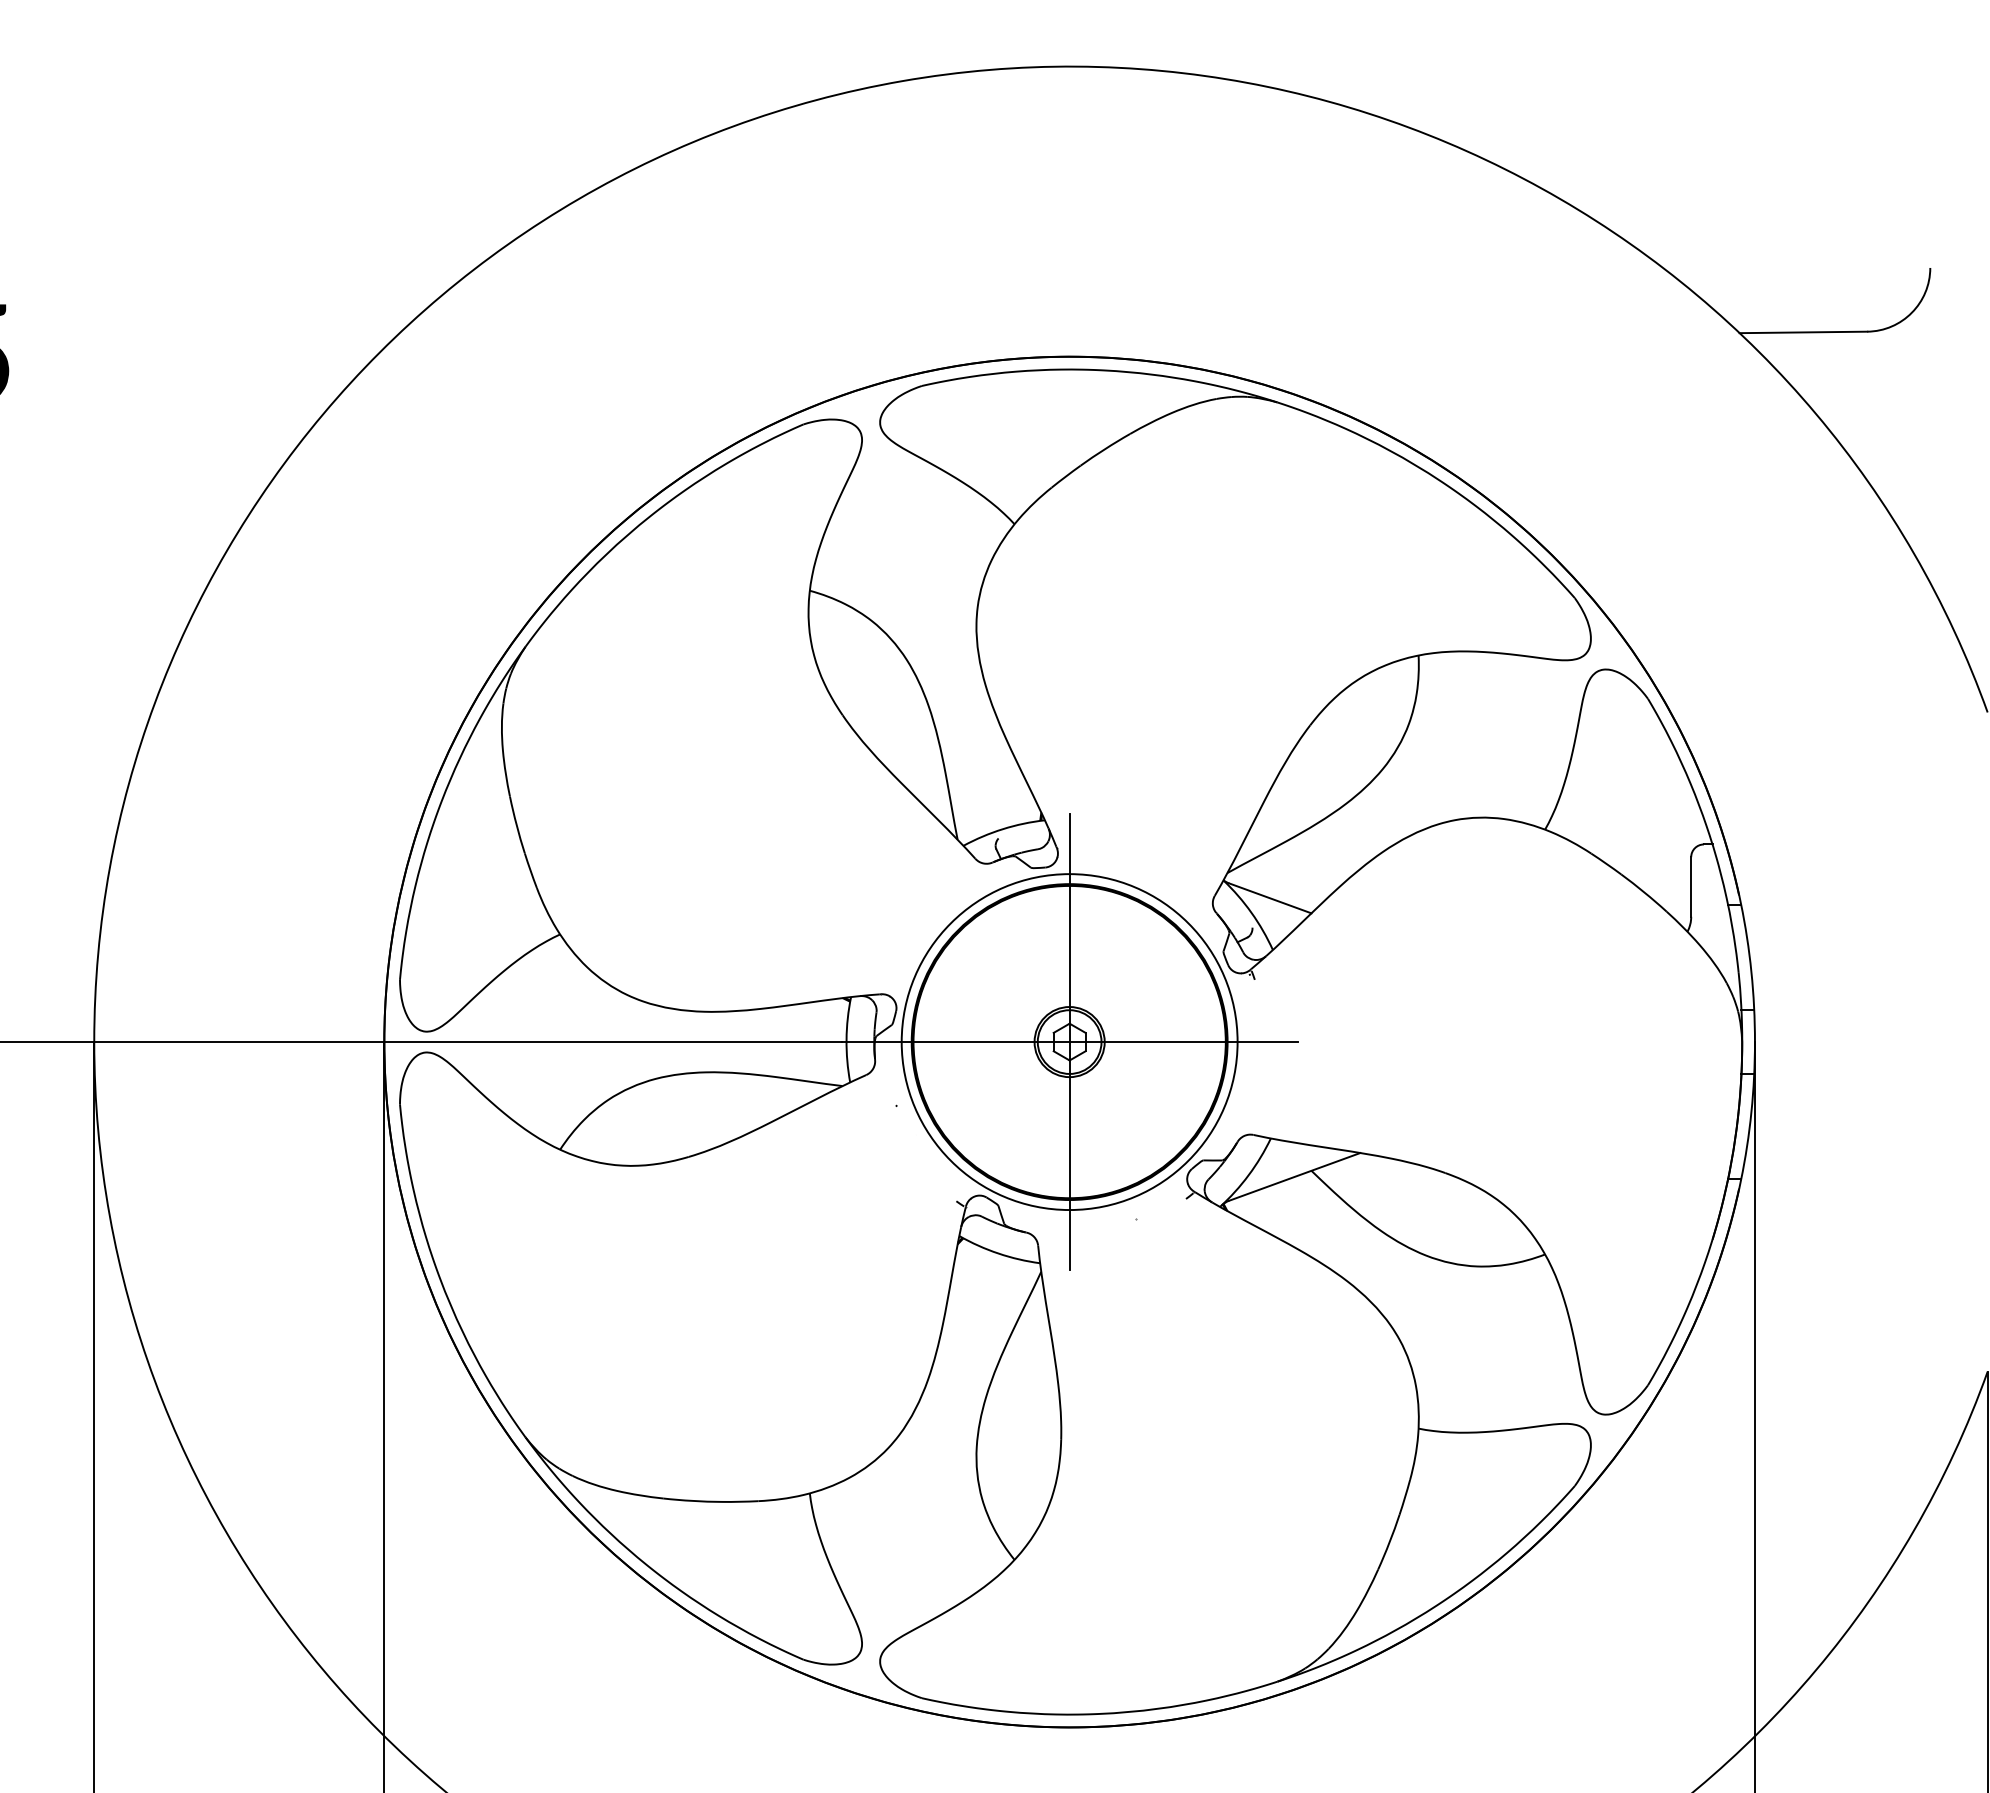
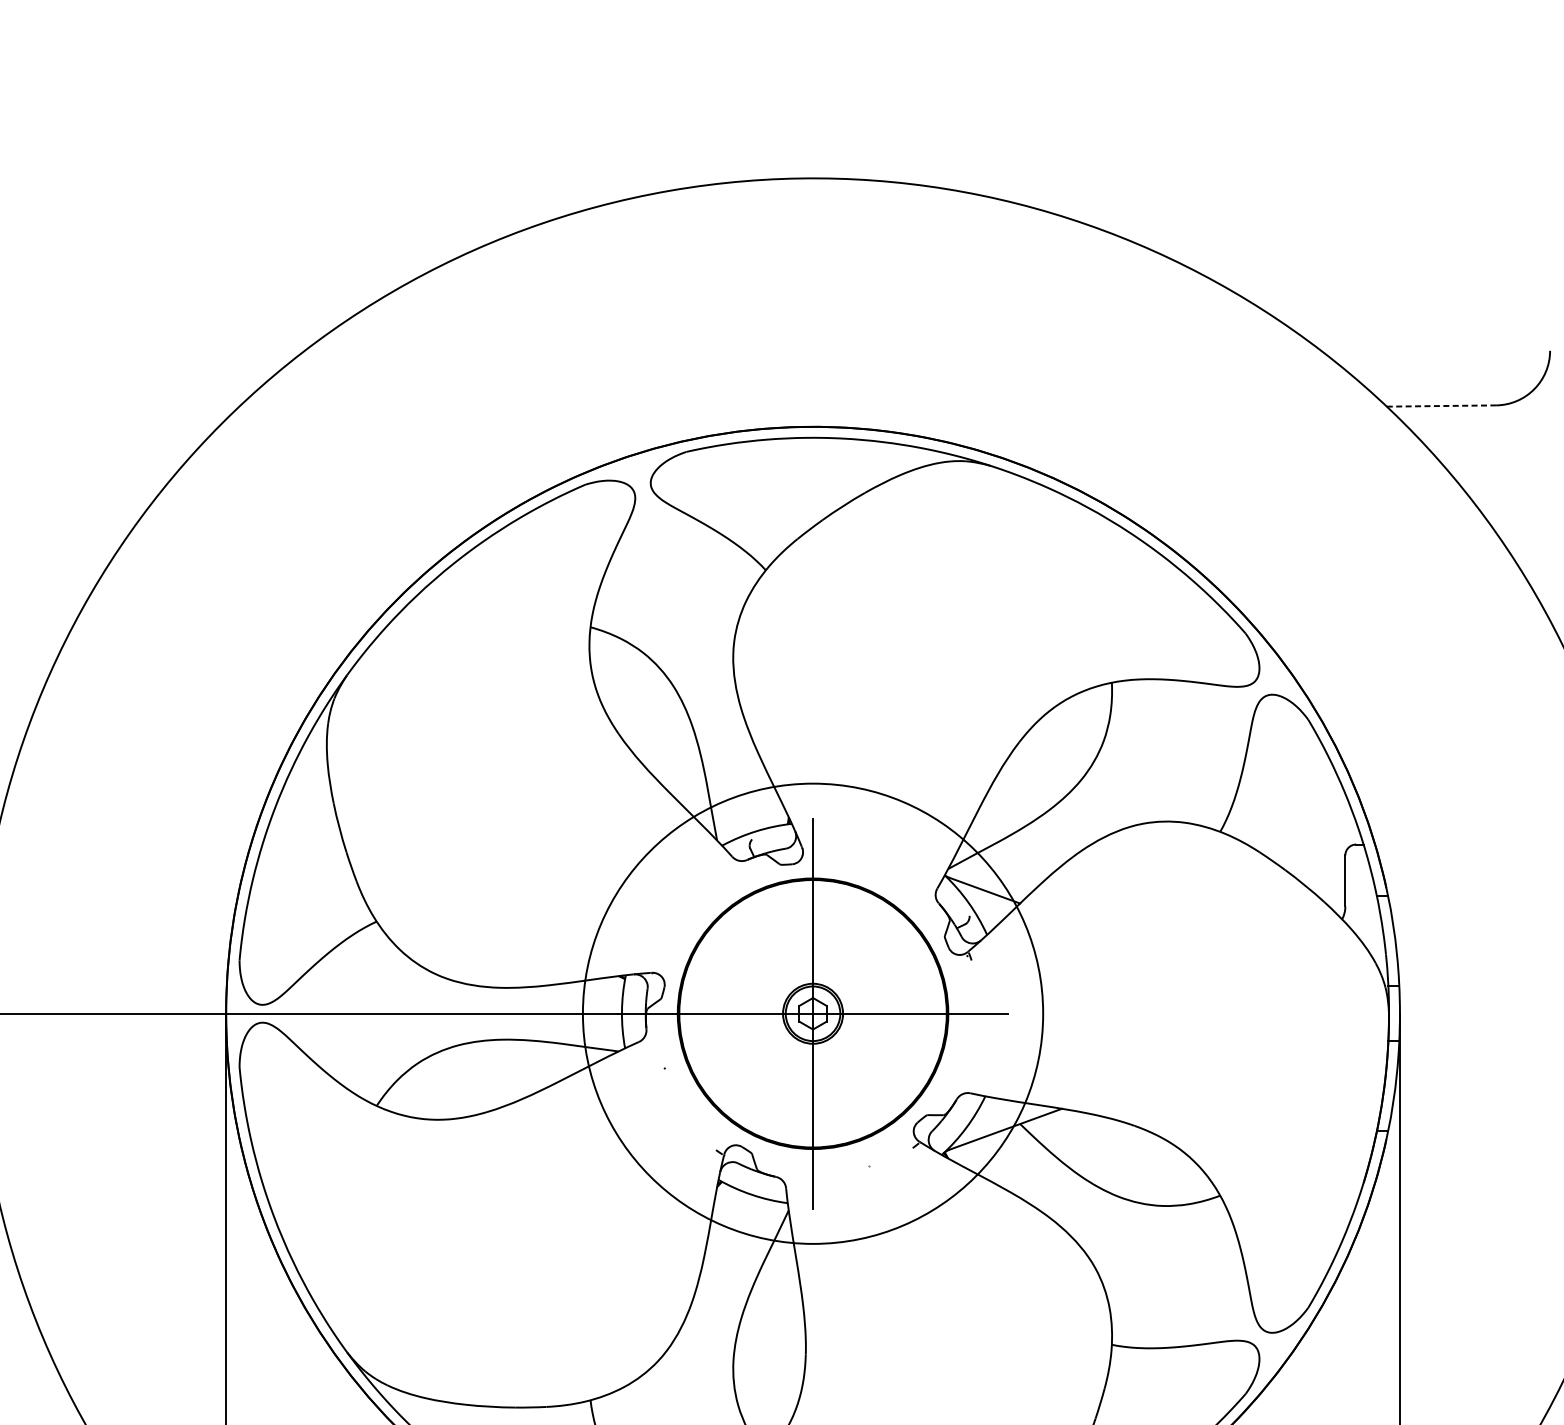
line: (1803, 332) -> (1441, 406), solid -> dashed
circle: (1069, 1042) -> (812, 1014), size x1.6

